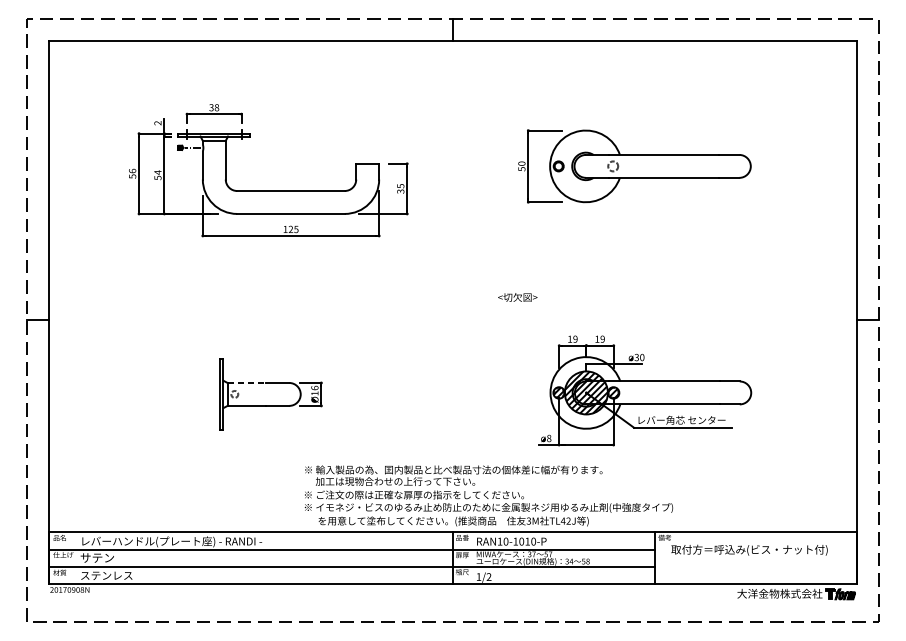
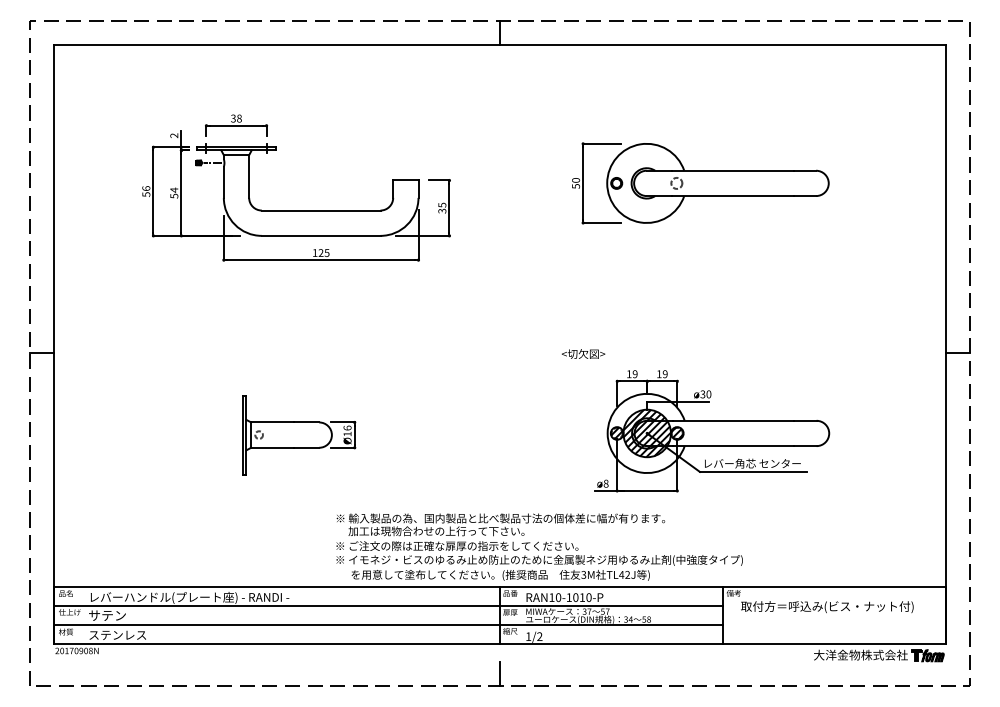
text: (517, 296) -> (583, 353), moved
line: (247, 383) -> (273, 422), dashed -> solid
line: (453, 610) -> (500, 673), added

